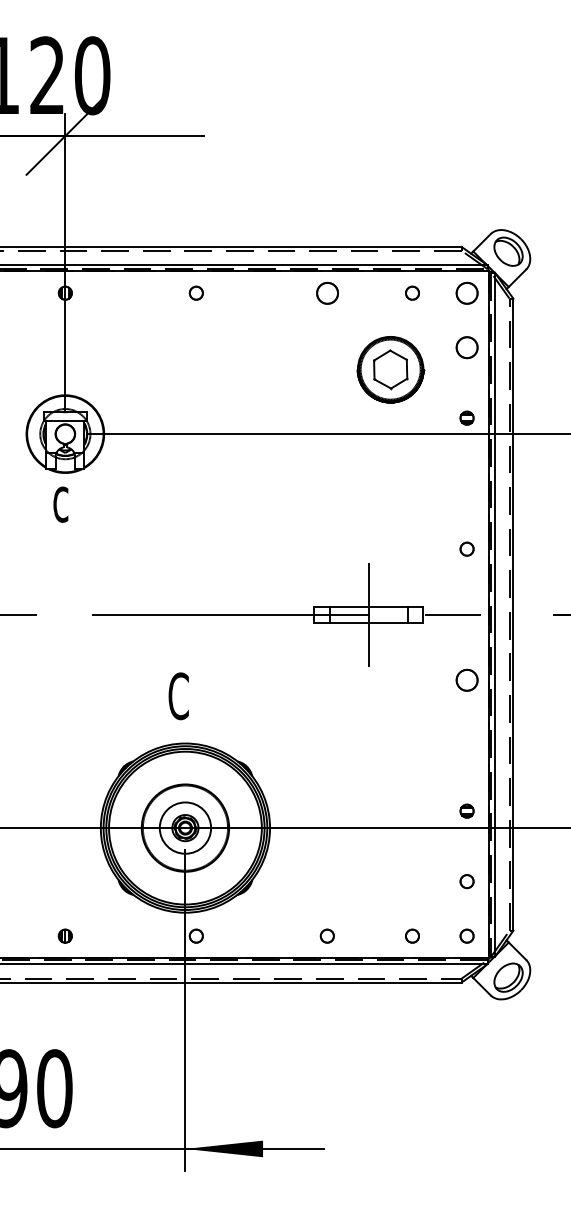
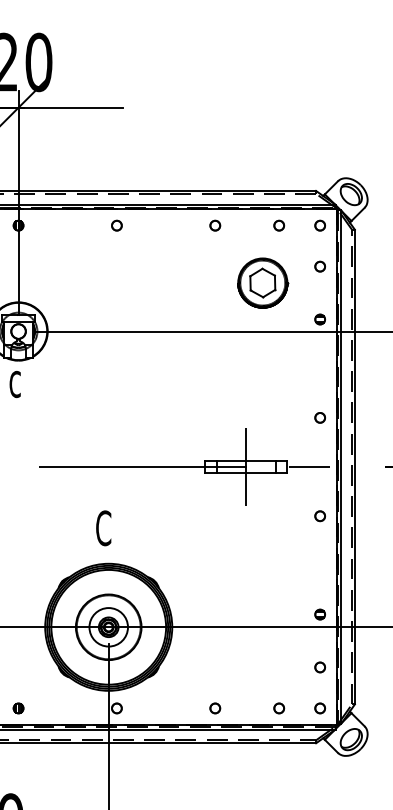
circle: (326, 292) -> (214, 225), size x0.62
circle: (466, 292) -> (319, 225), size x0.62
circle: (466, 347) -> (319, 266), size x0.62
circle: (466, 679) -> (319, 515), size x0.62

